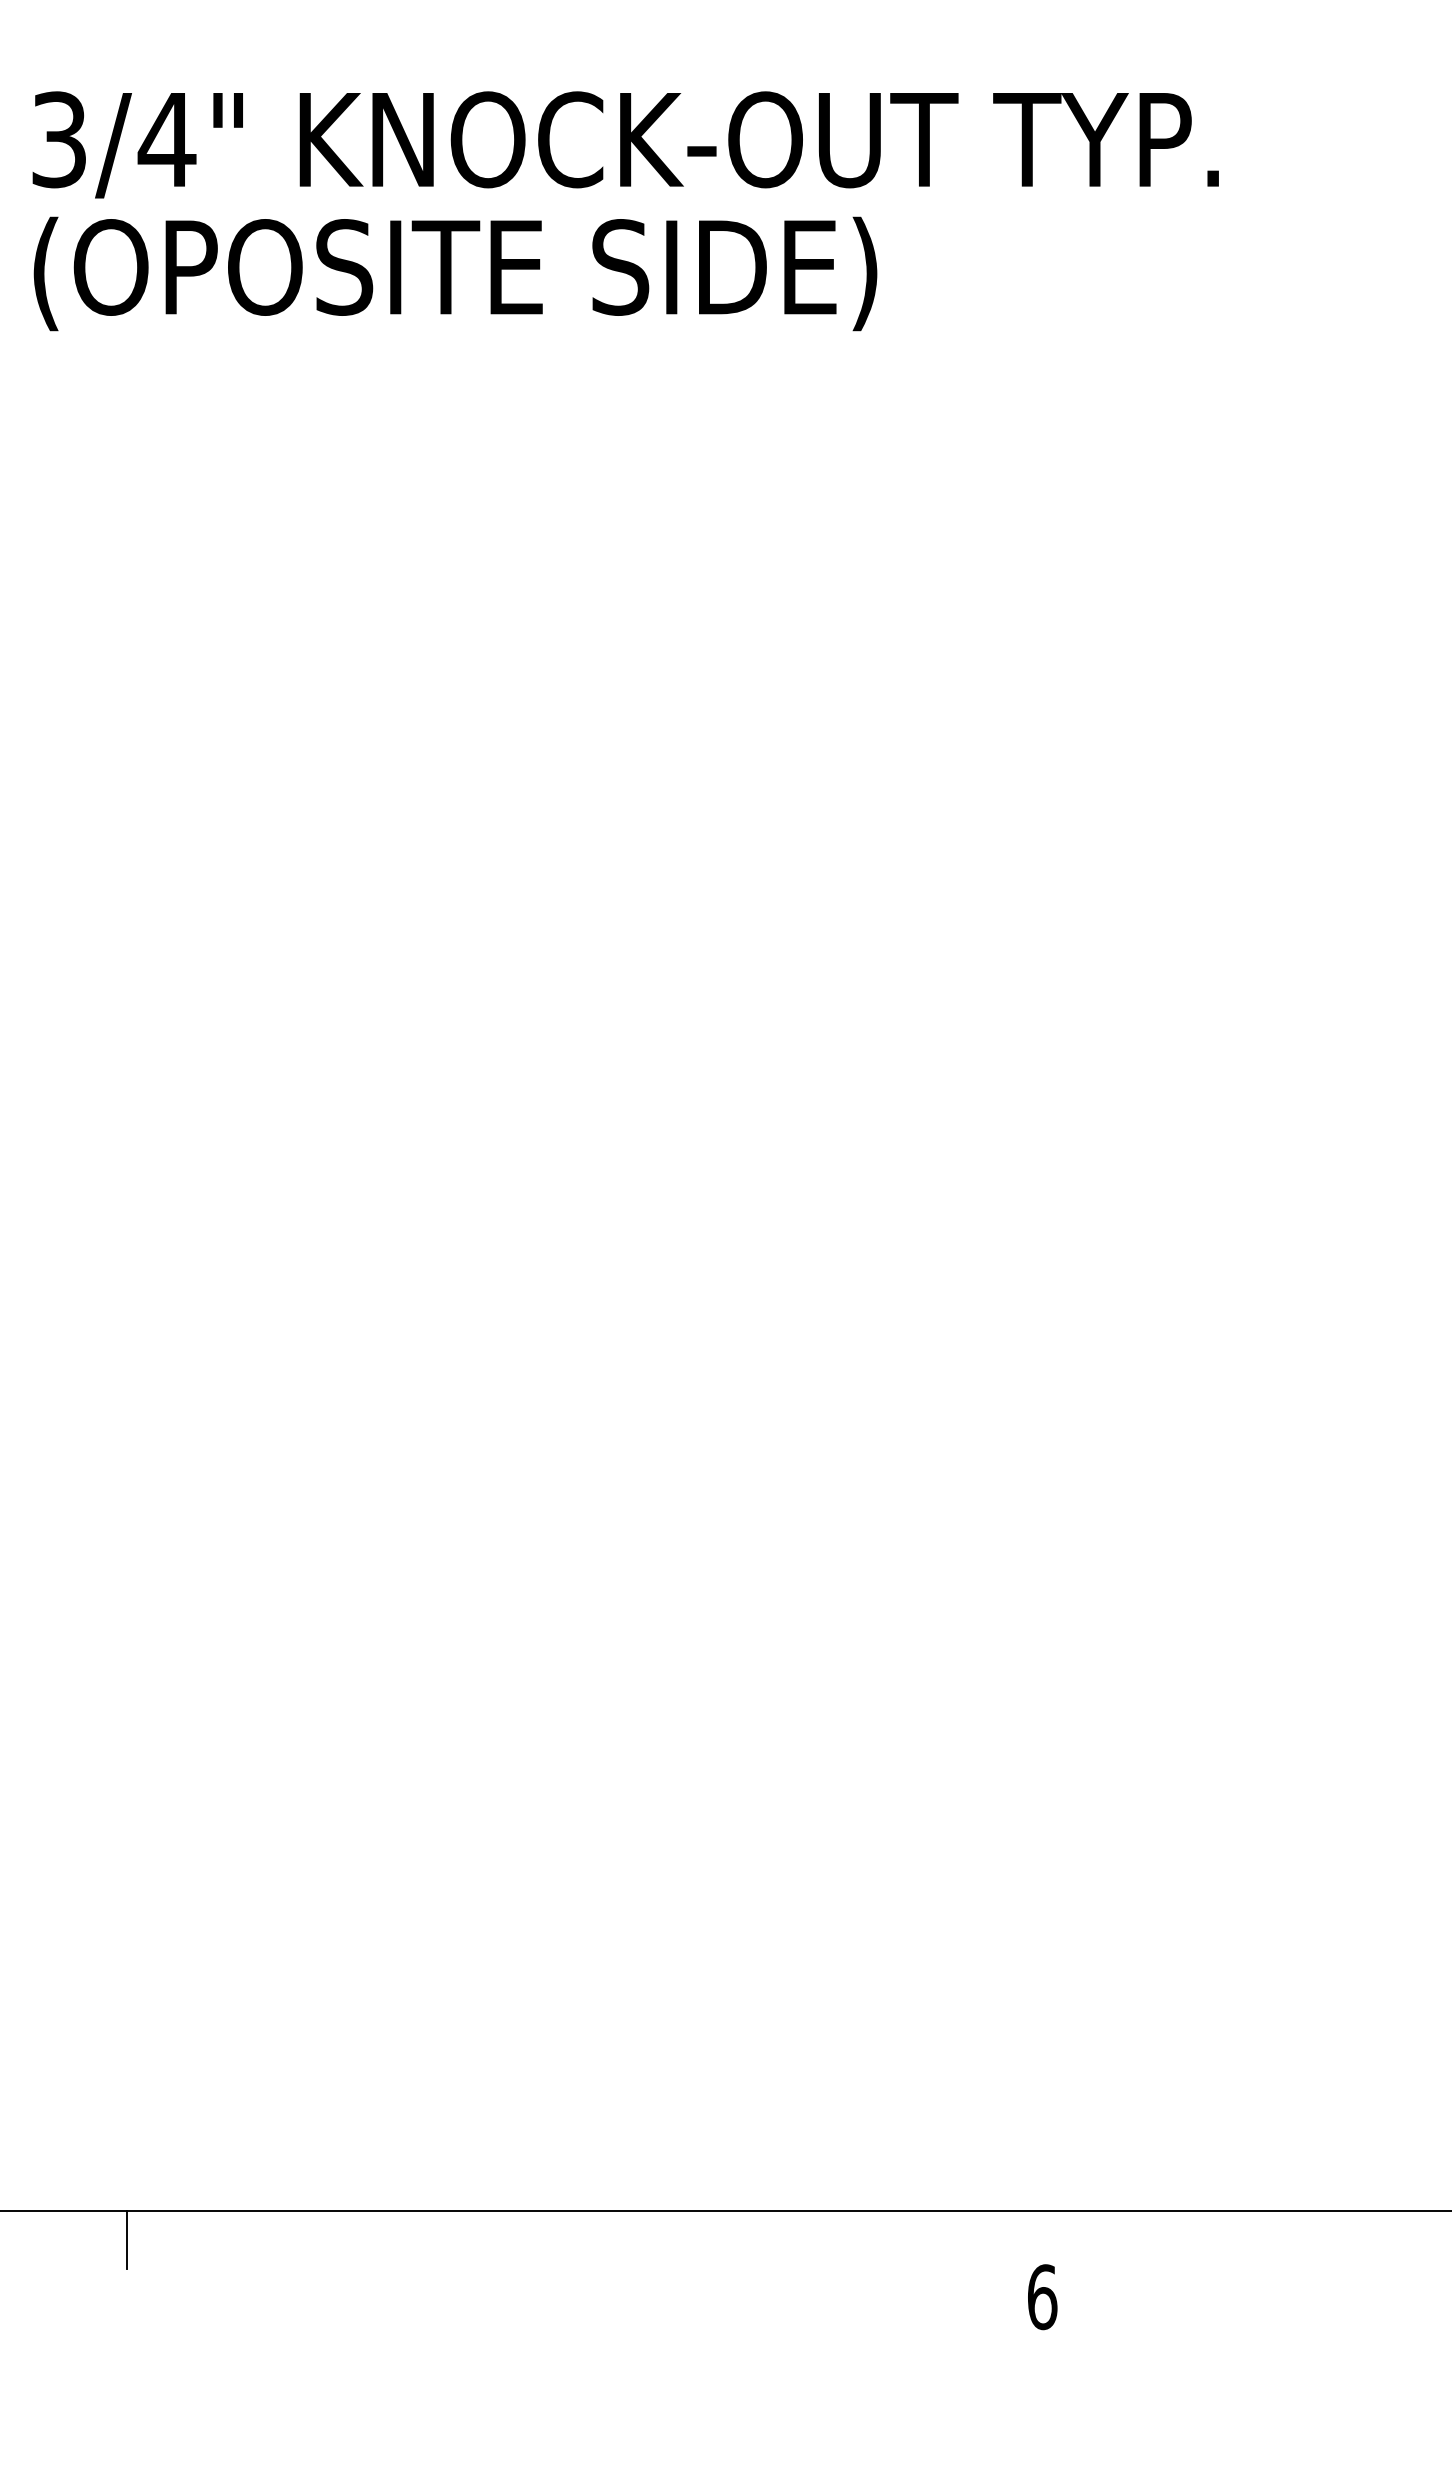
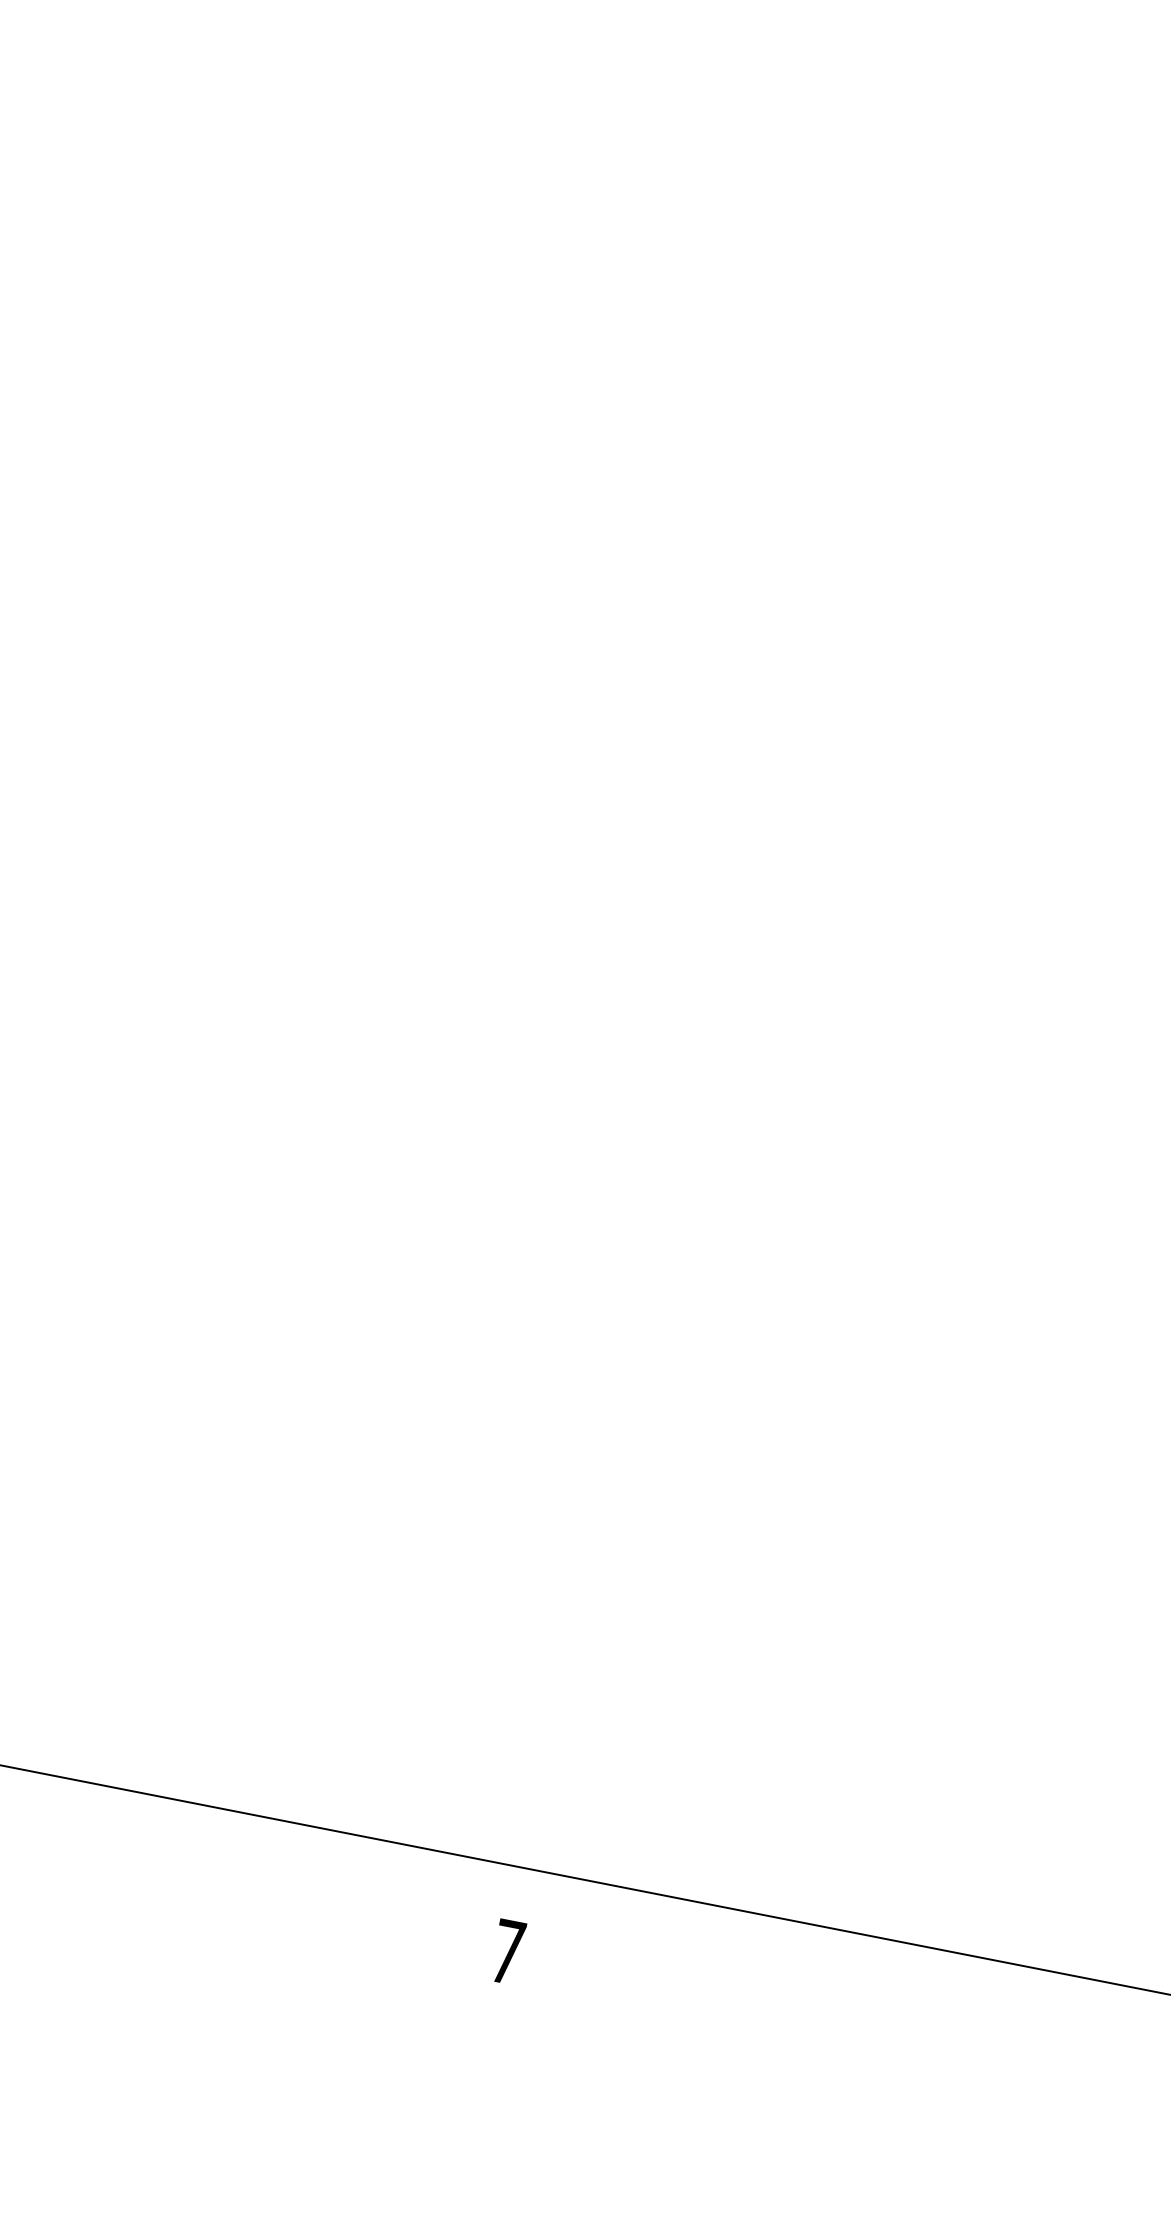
text: (1042, 2297) -> (507, 1952), 6 -> 7

